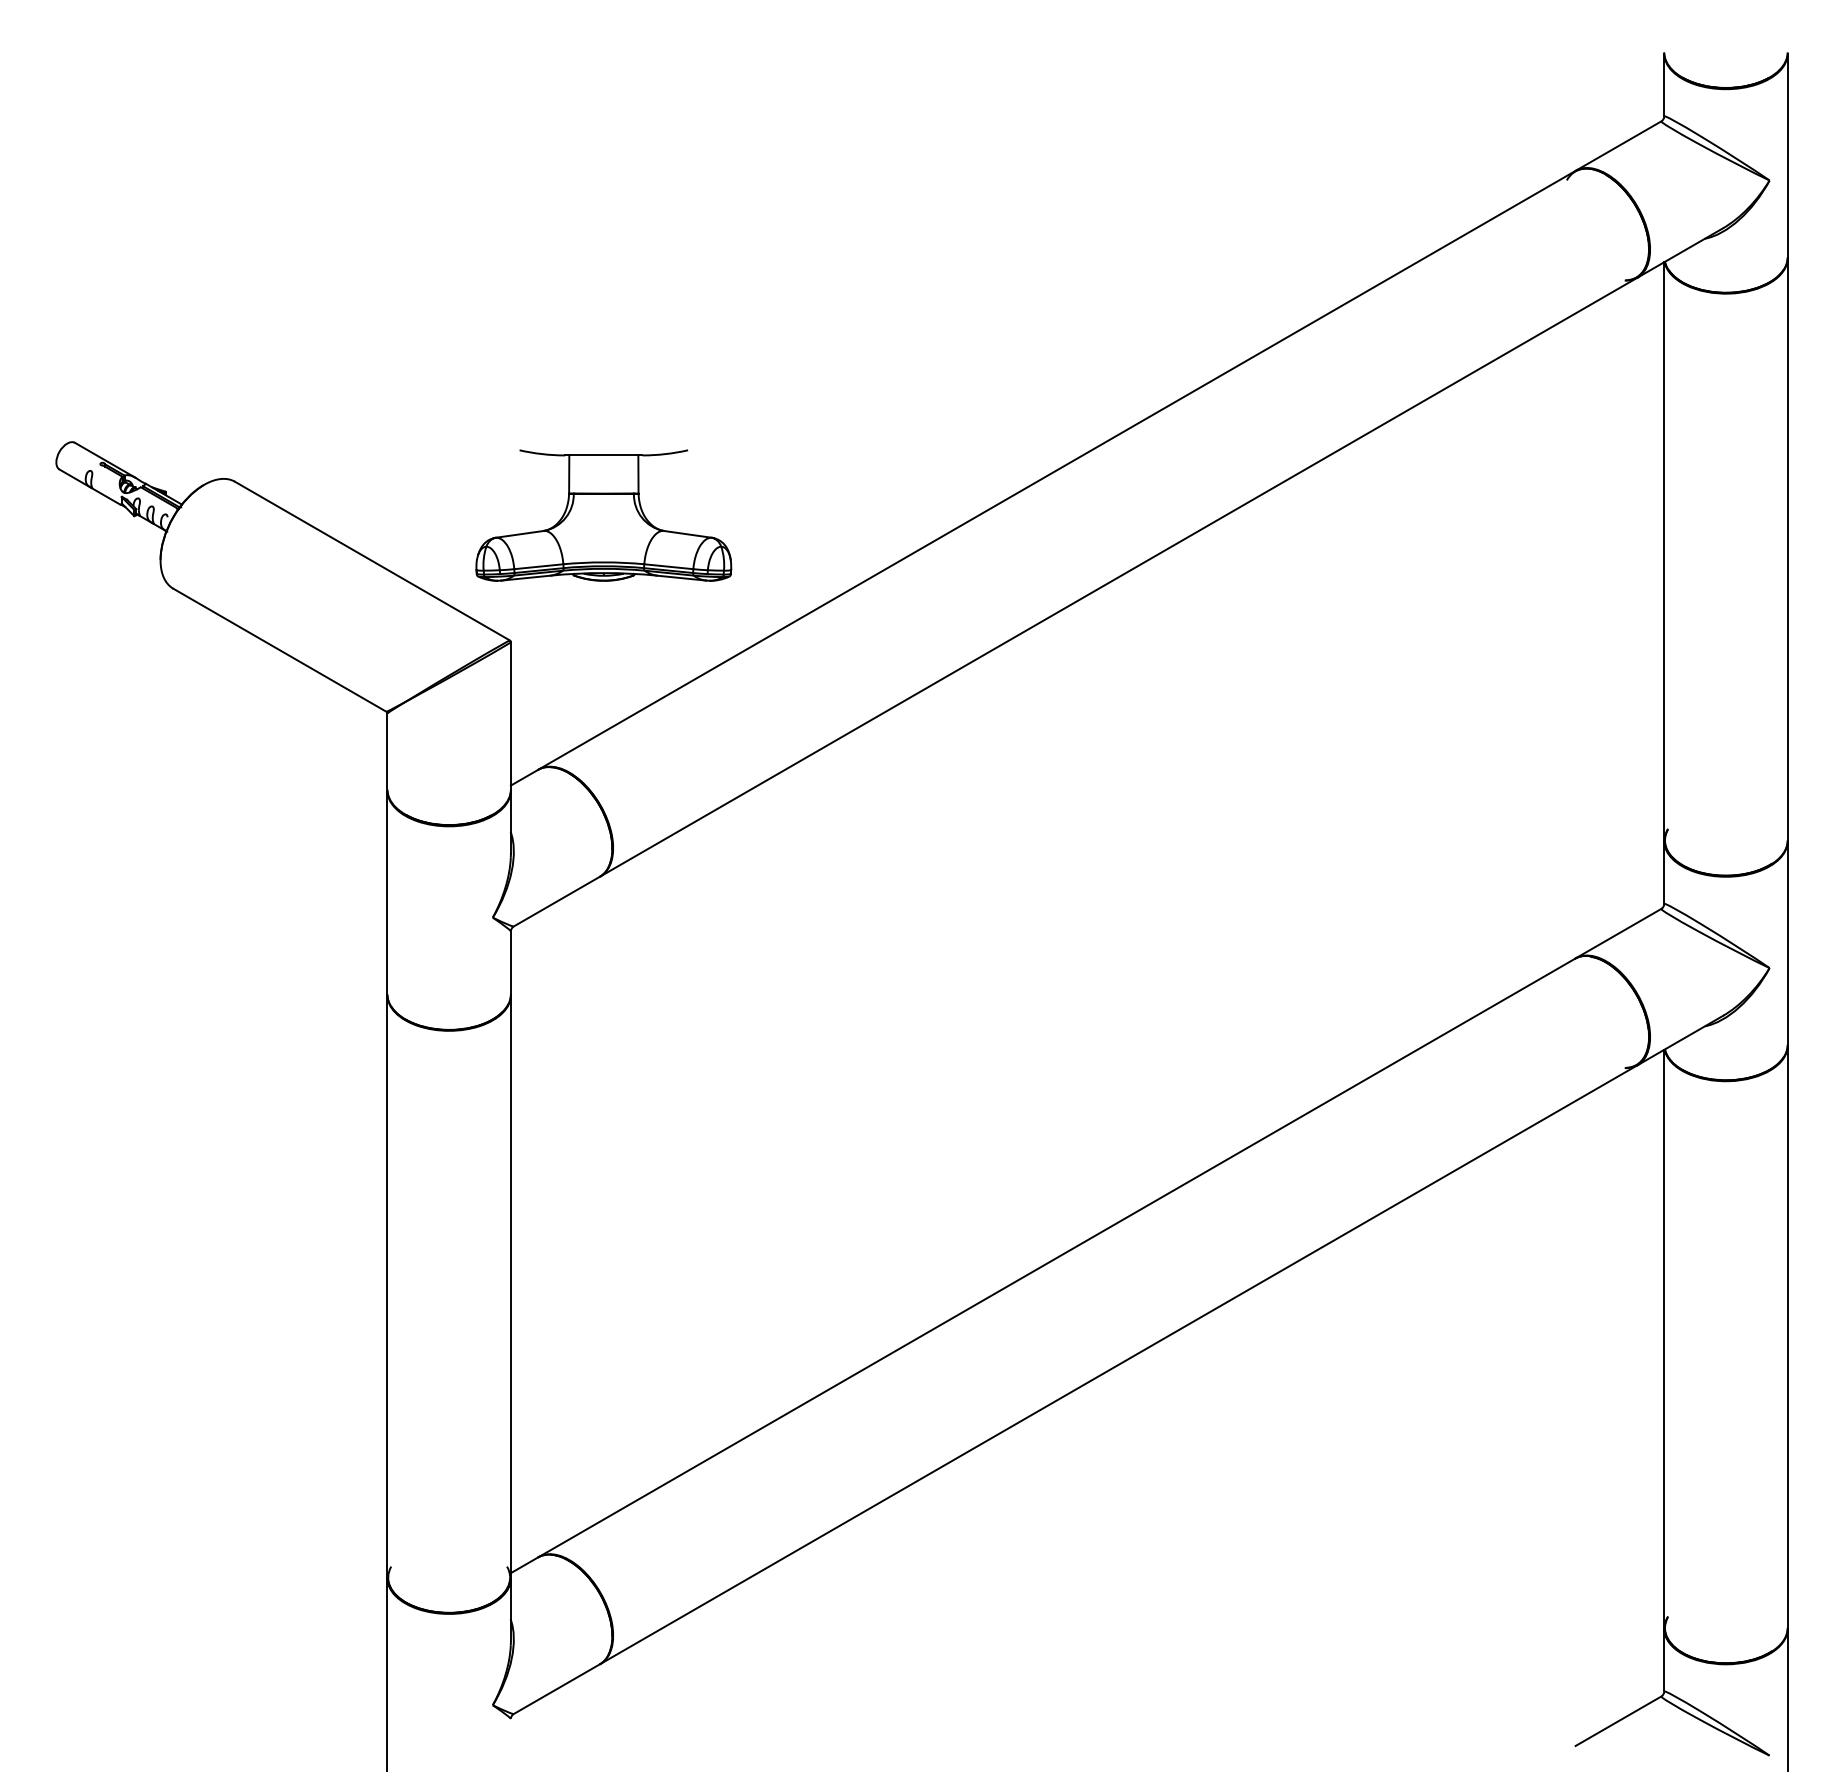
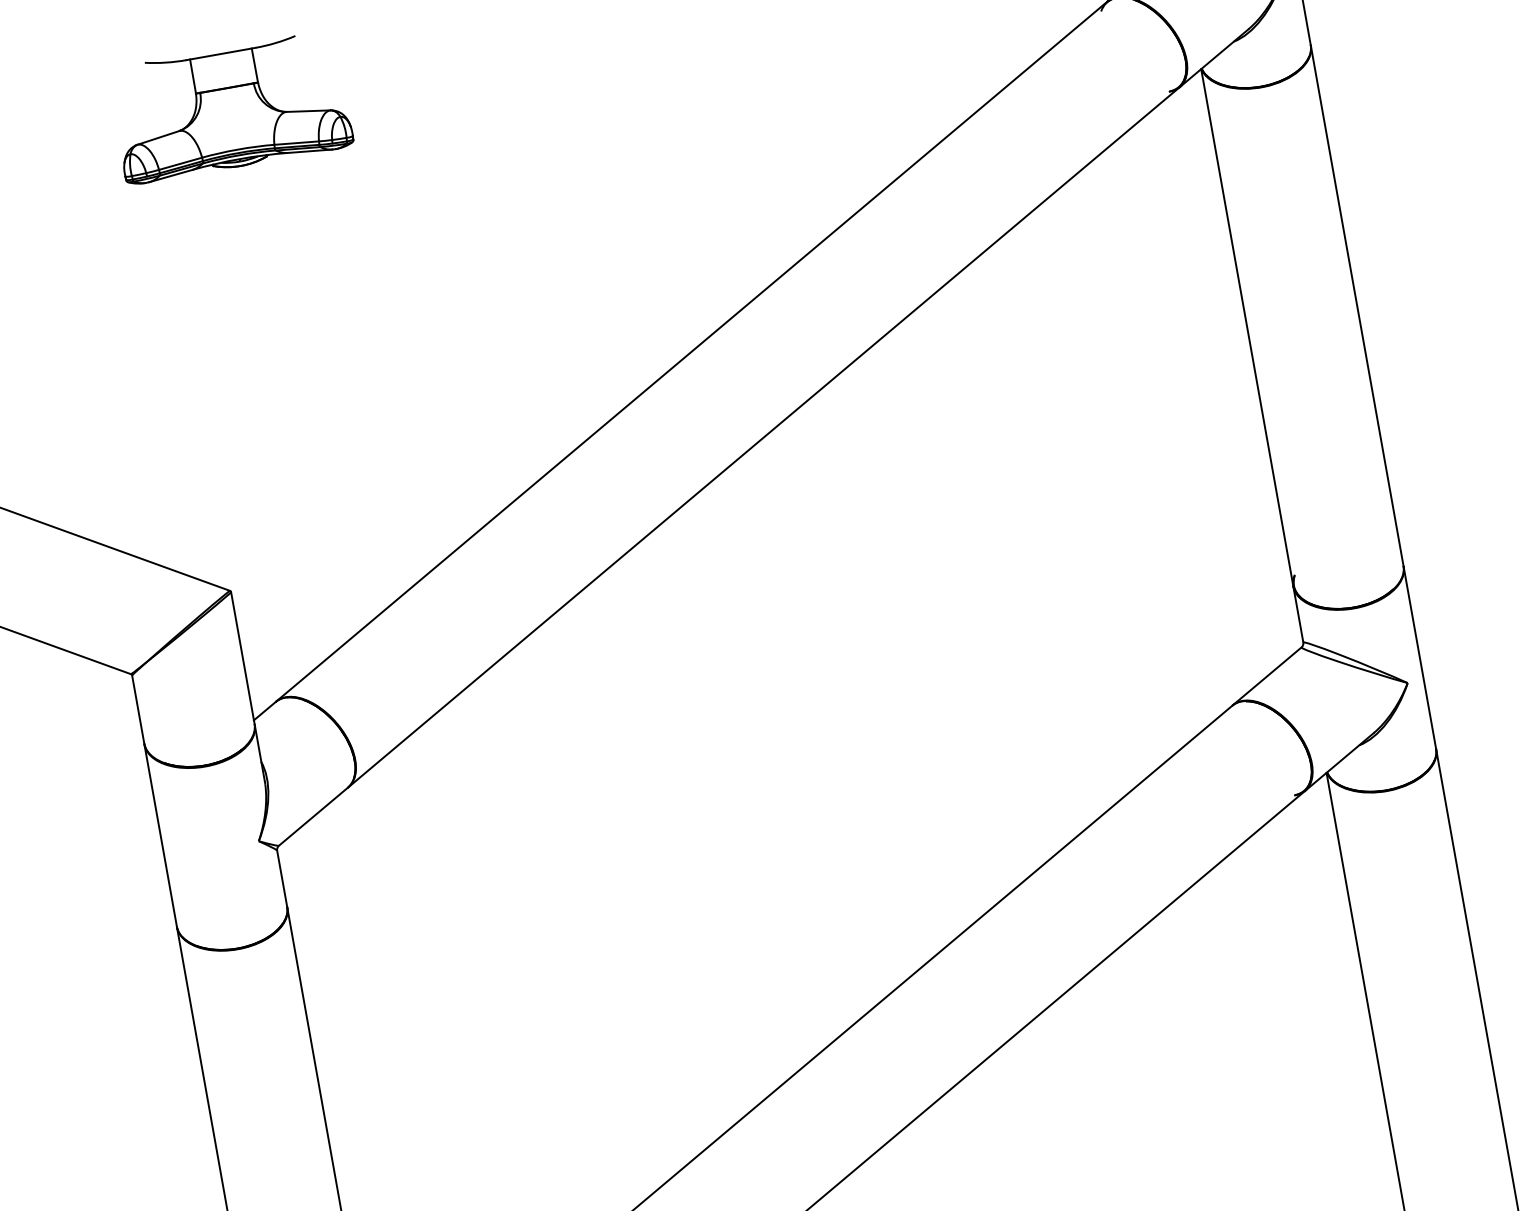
part: (603, 515) -> (230, 107), moved

